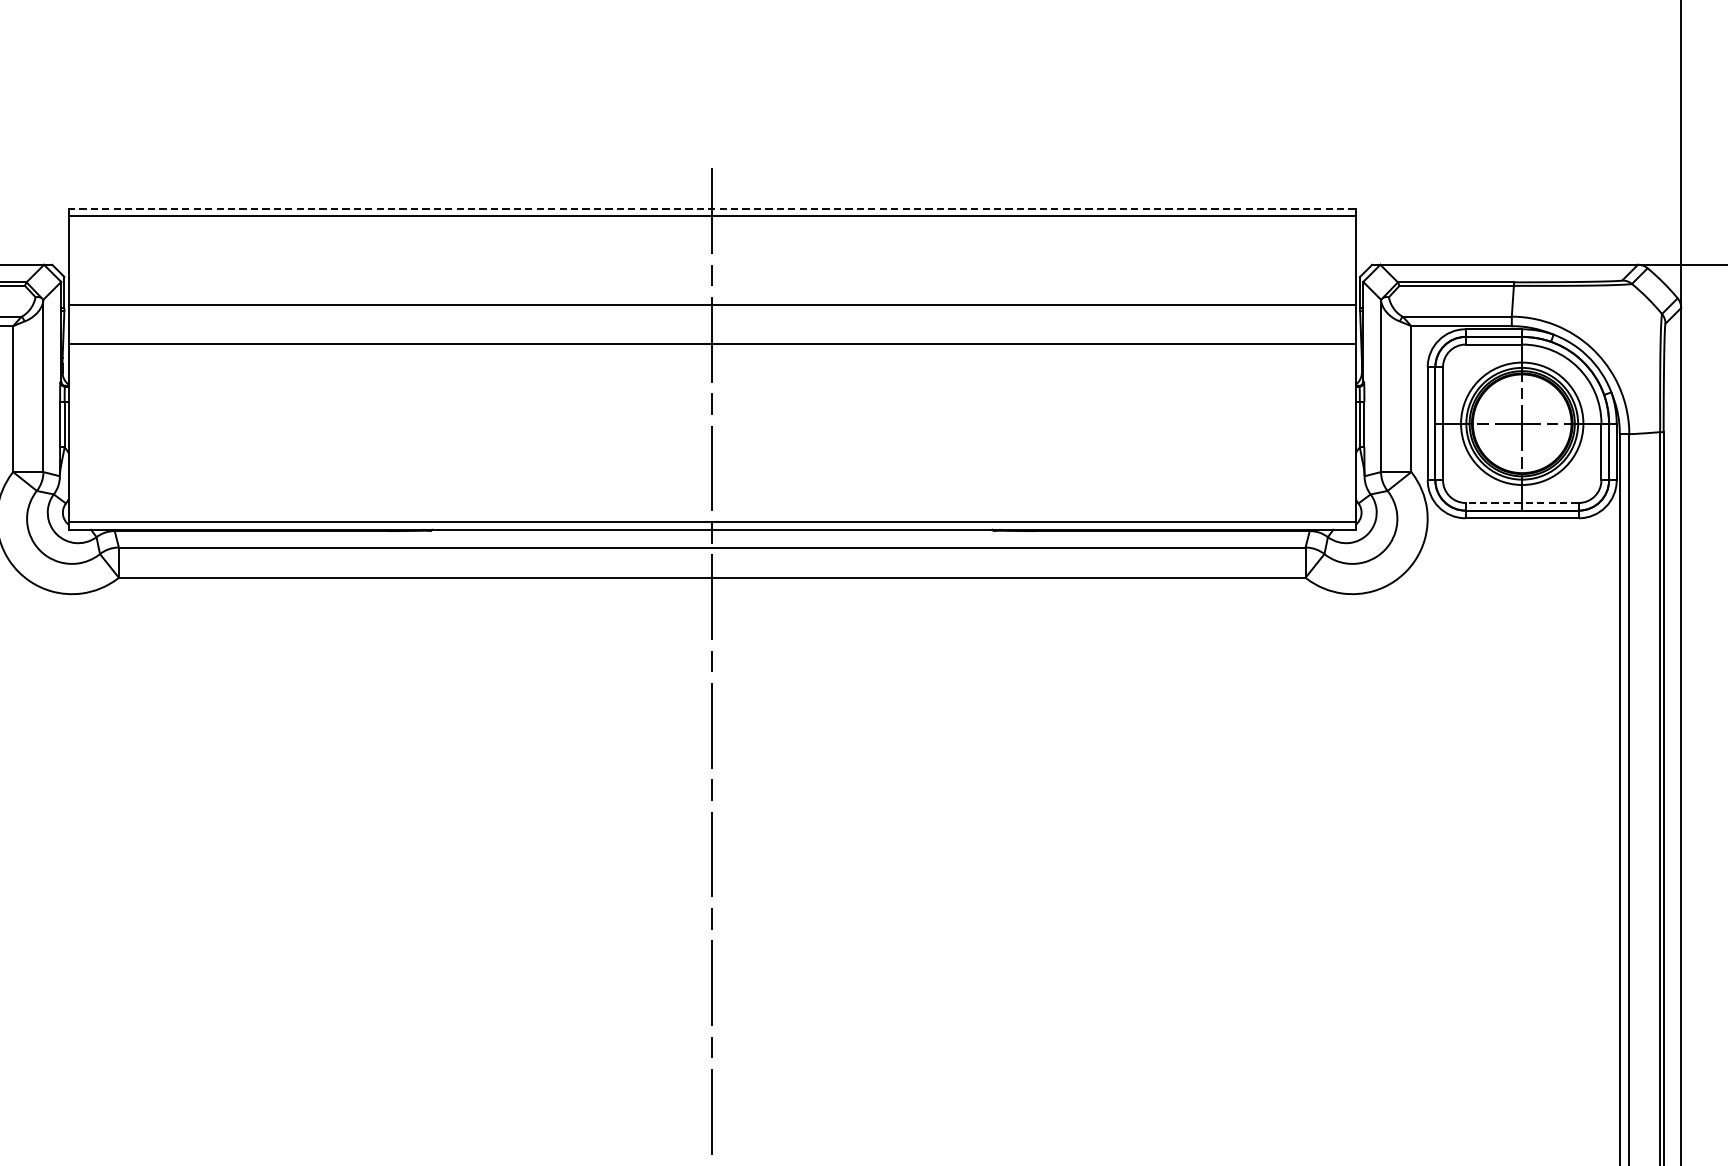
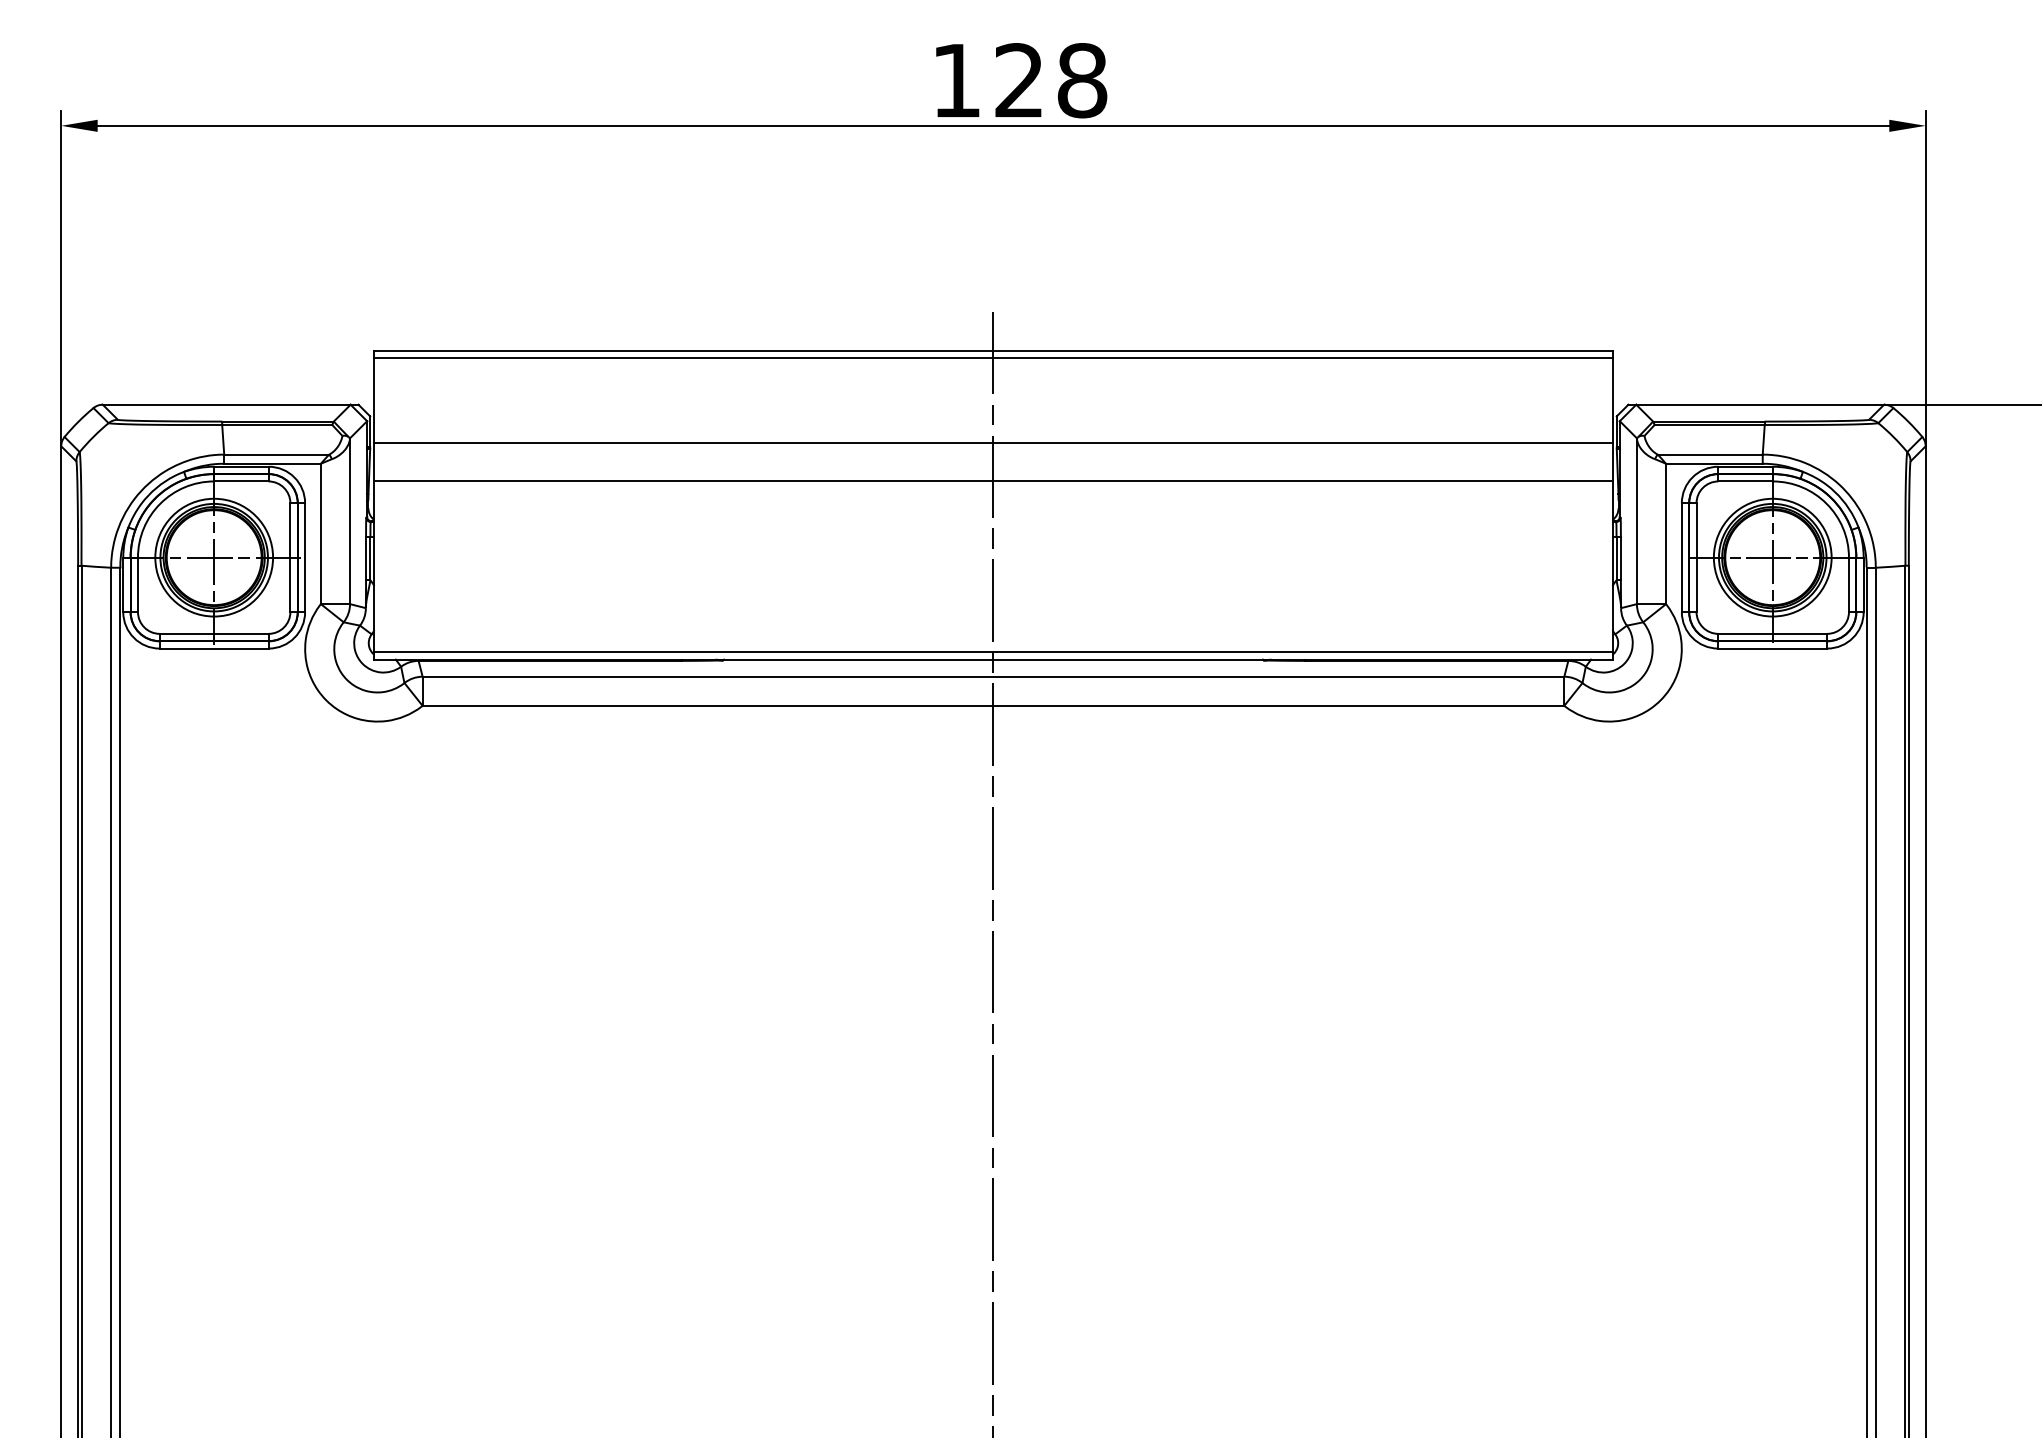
line: (711, 208) -> (992, 350), dashed -> solid
line: (1521, 502) -> (1772, 633), dashed -> solid

